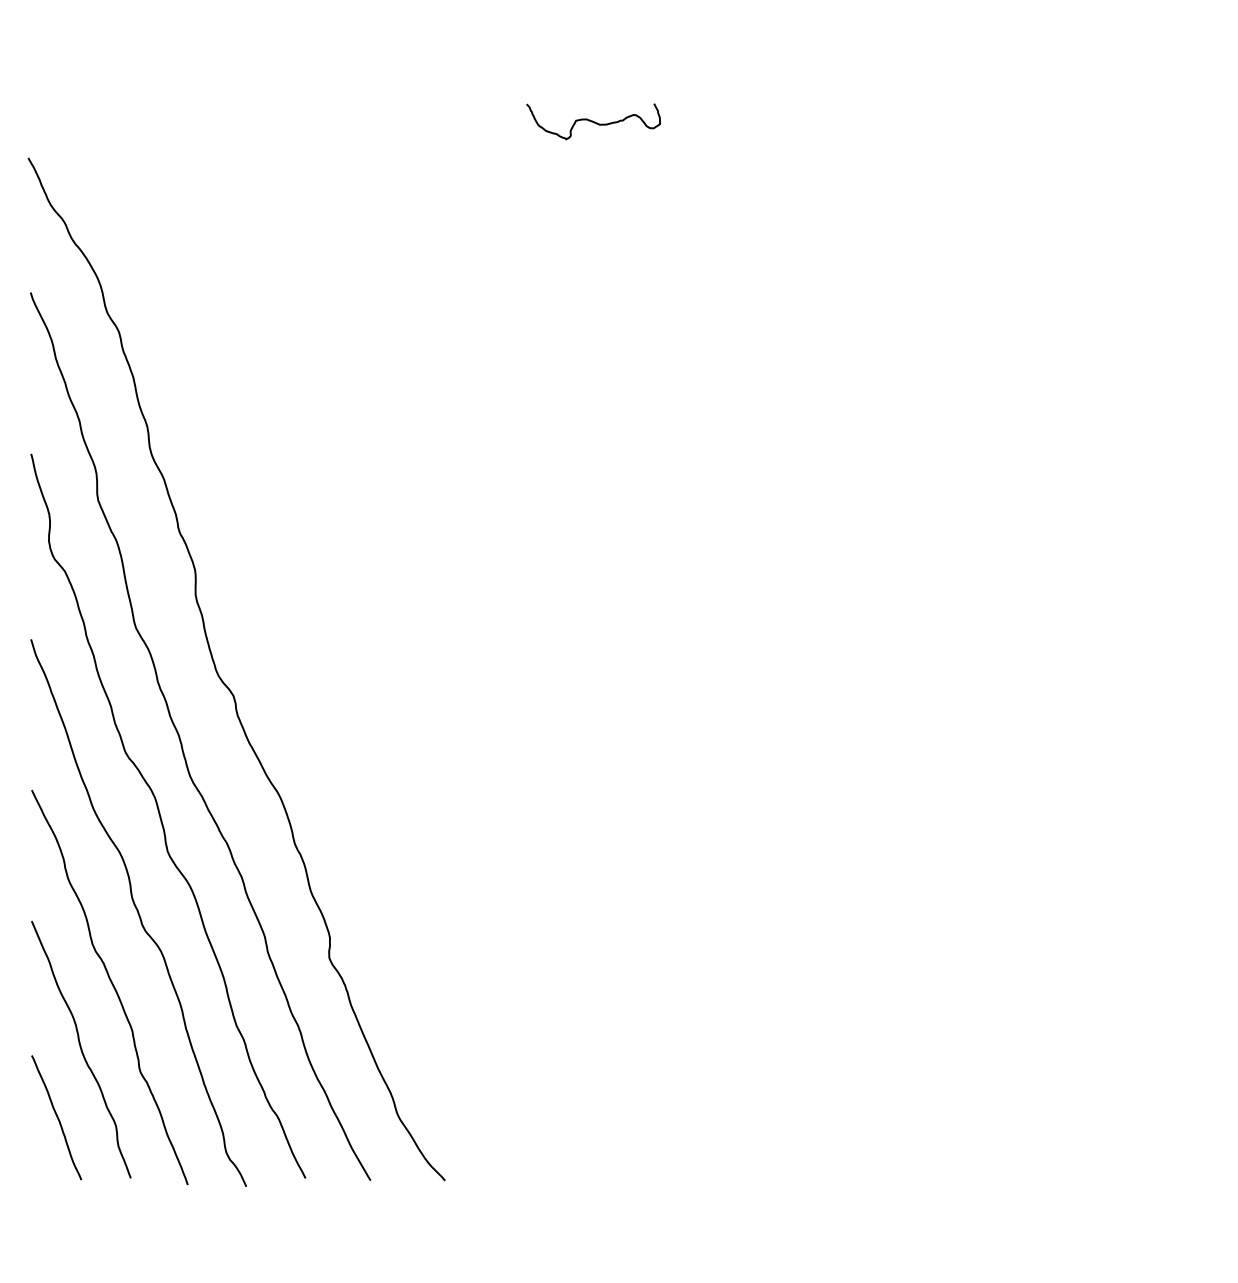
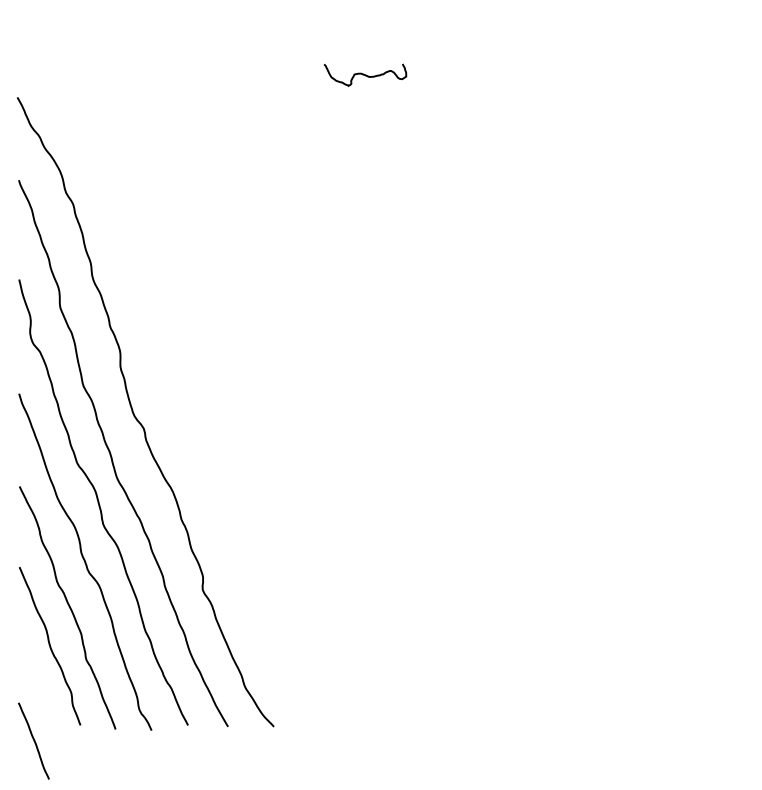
curve: (56, 1116) -> (33, 740), moved

